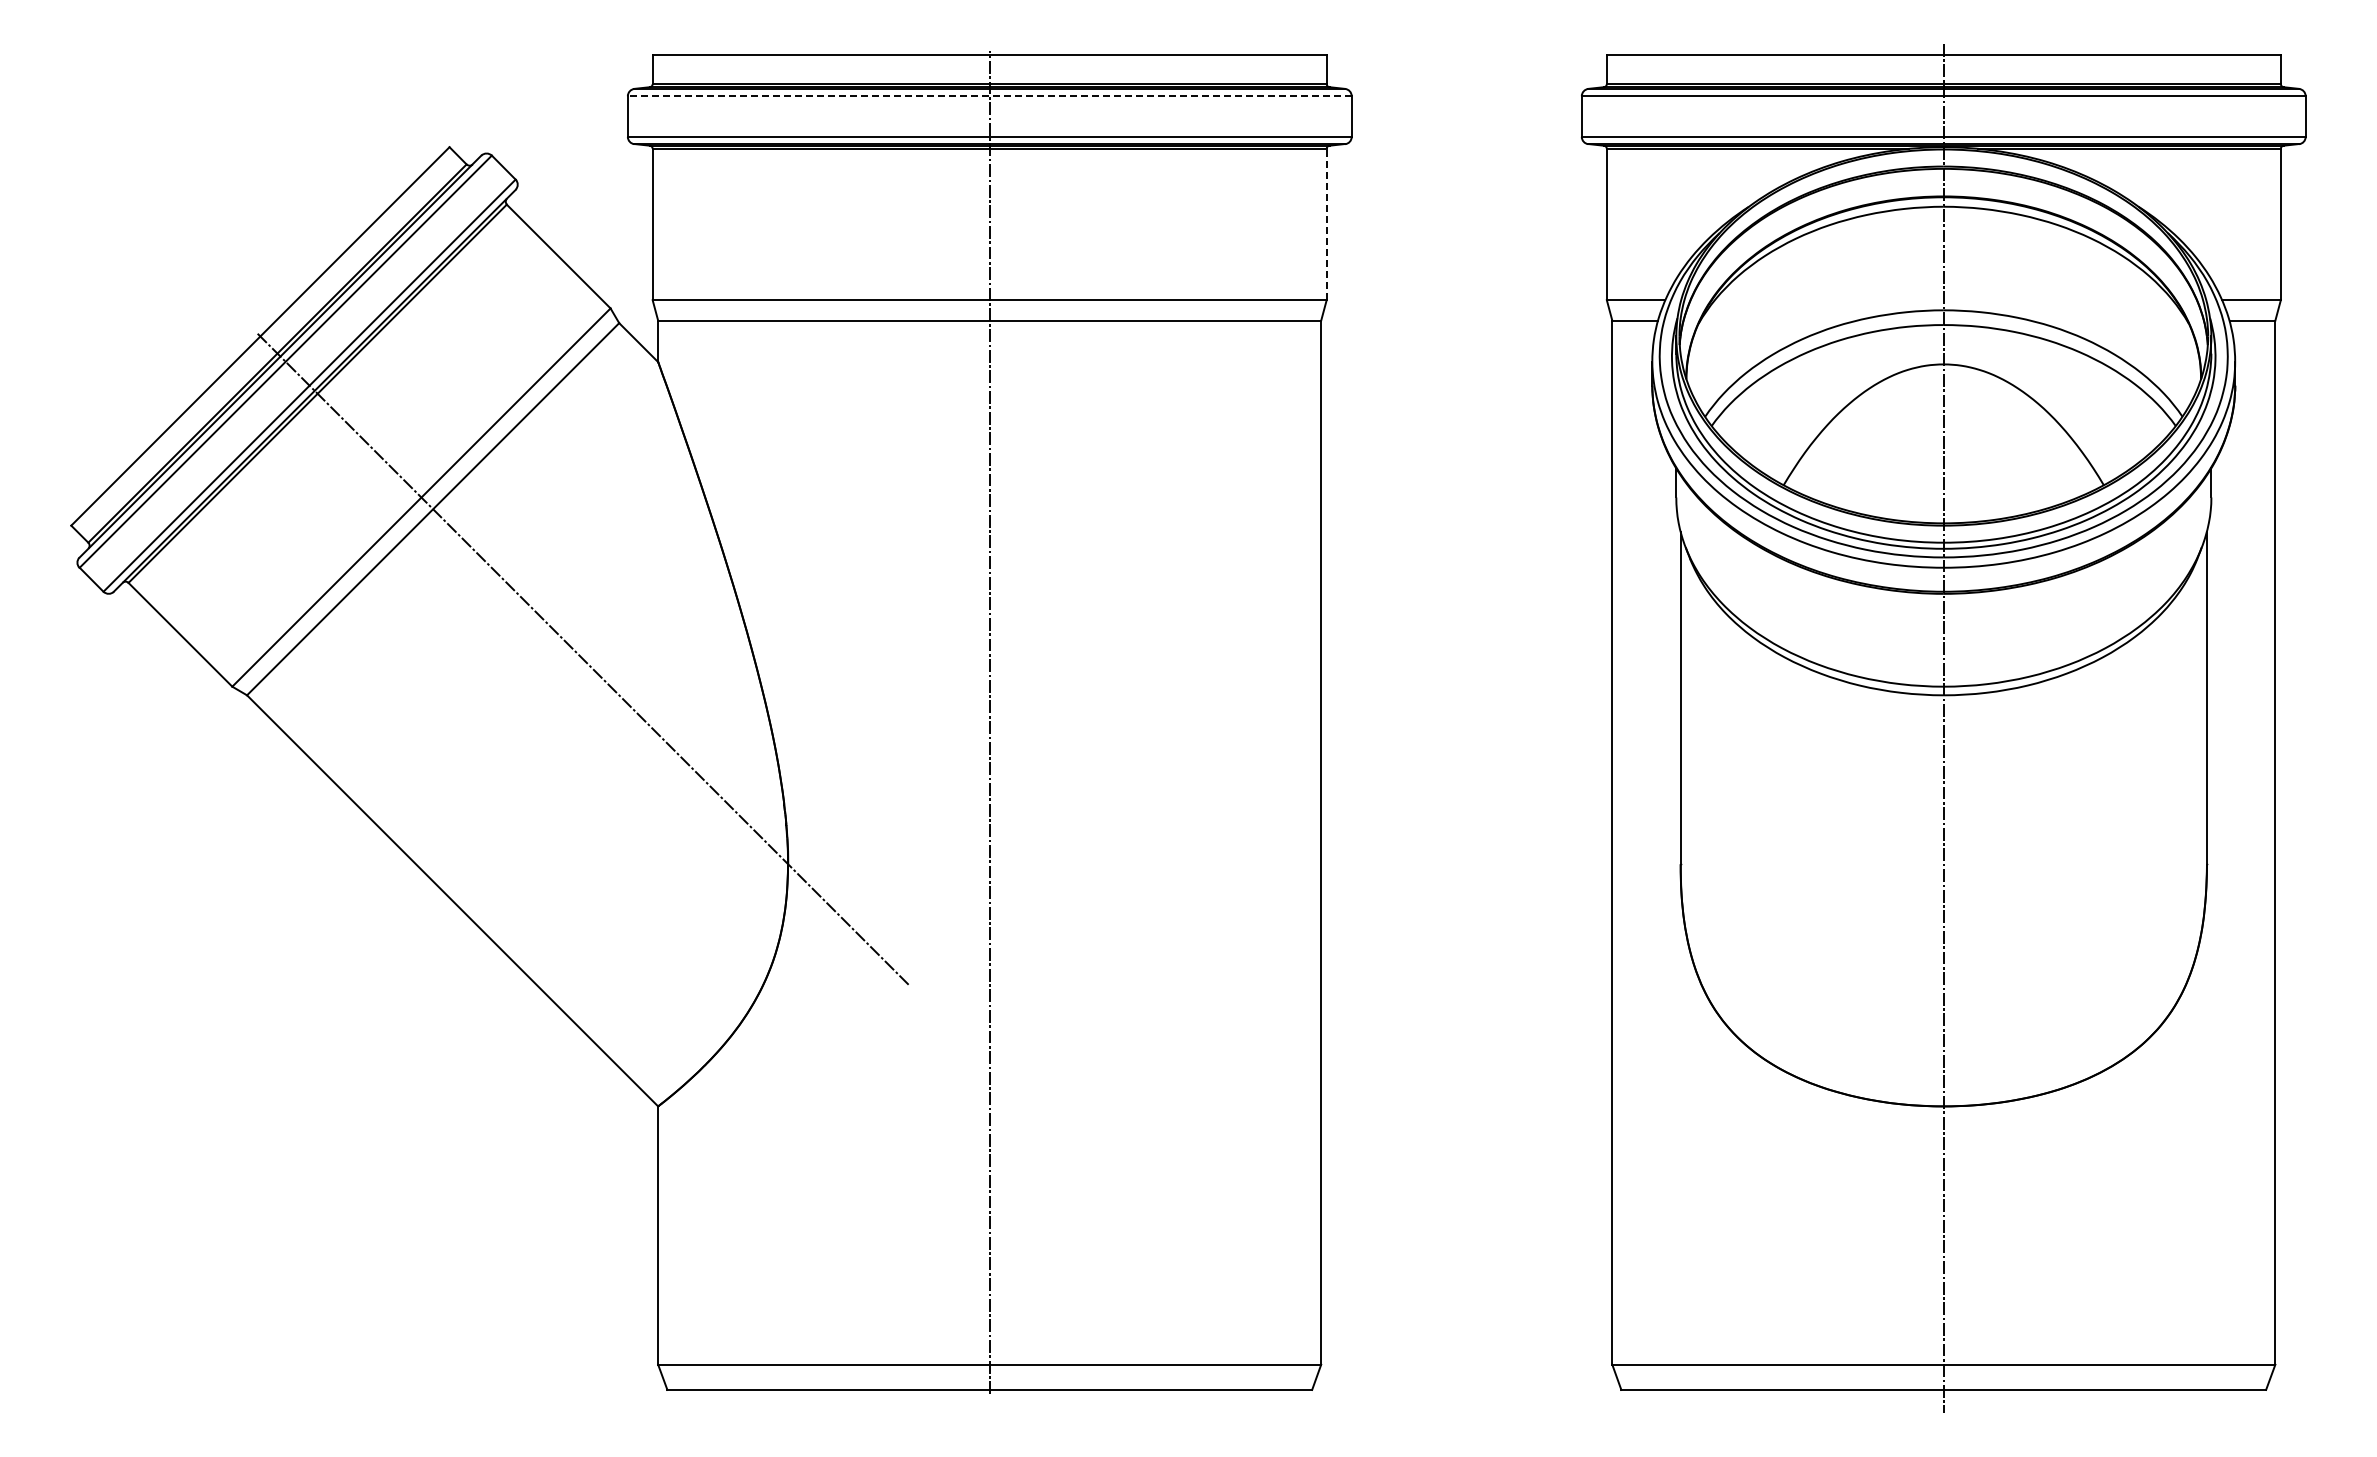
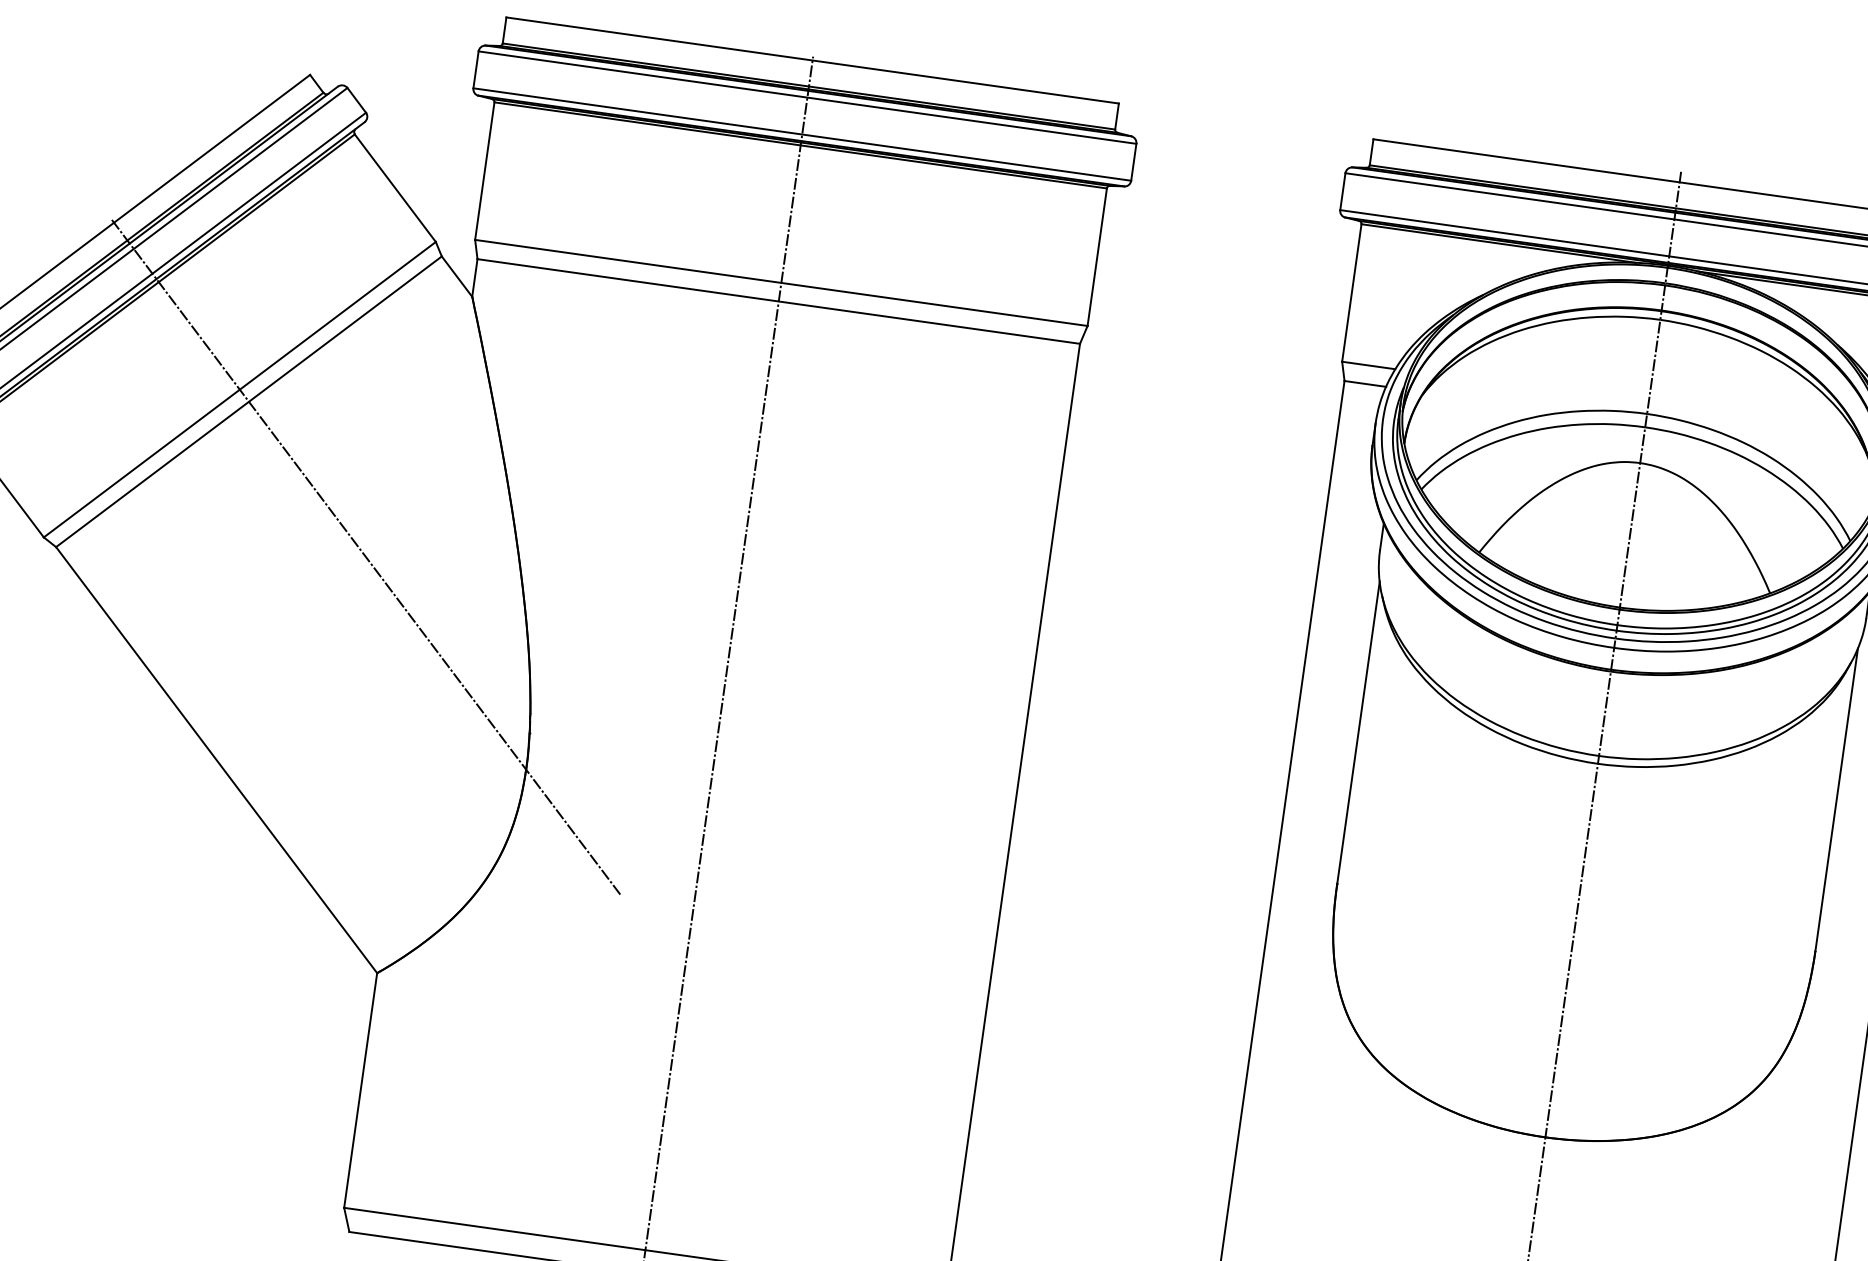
line: (989, 96) -> (807, 97), dashed -> solid
line: (1326, 224) -> (1097, 257), dashed -> solid

